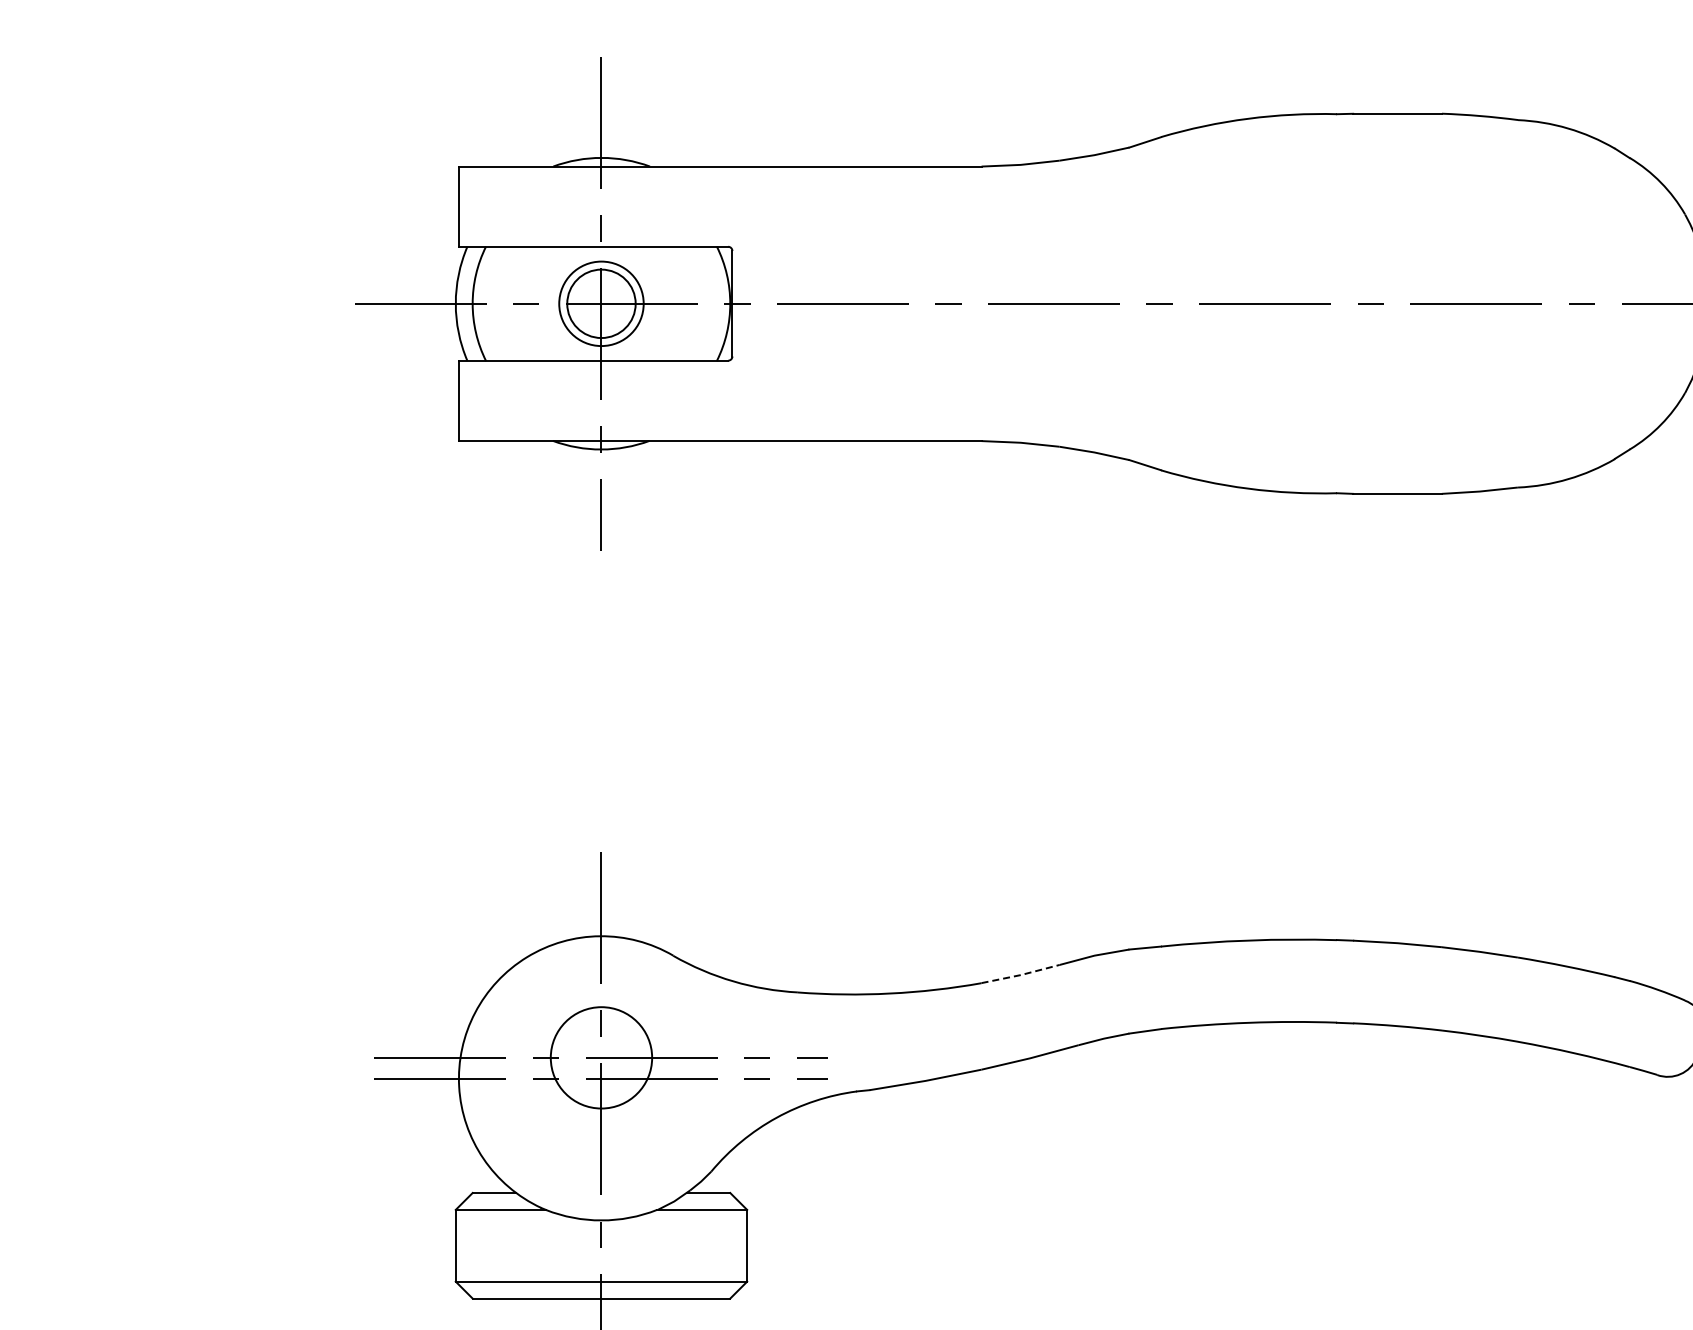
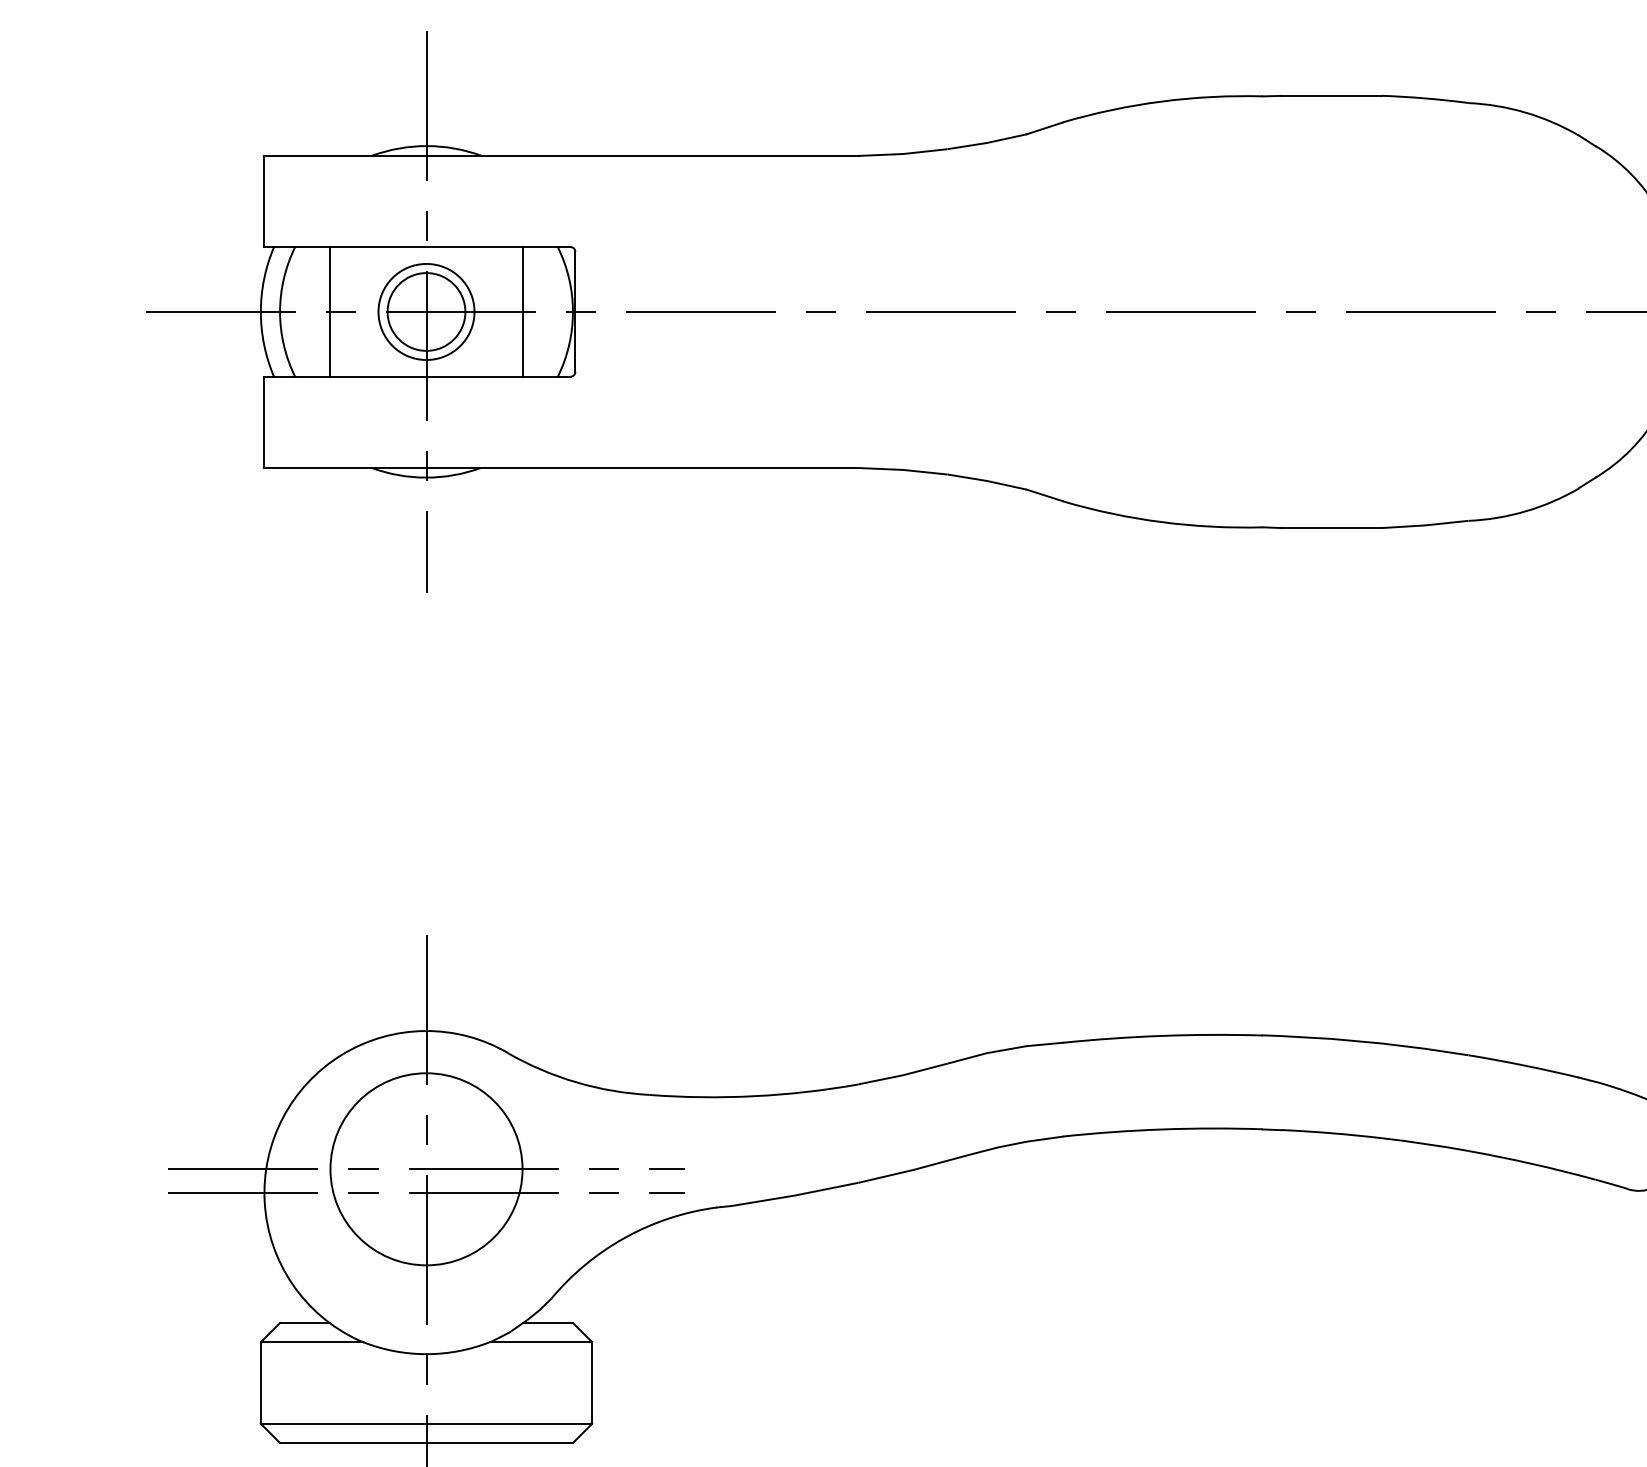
line: (517, 303) -> (331, 311), added
line: (685, 303) -> (522, 311), added
line: (1020, 975) -> (902, 1075), dashed -> solid
circle: (601, 1057) -> (426, 1168), size x1.67

